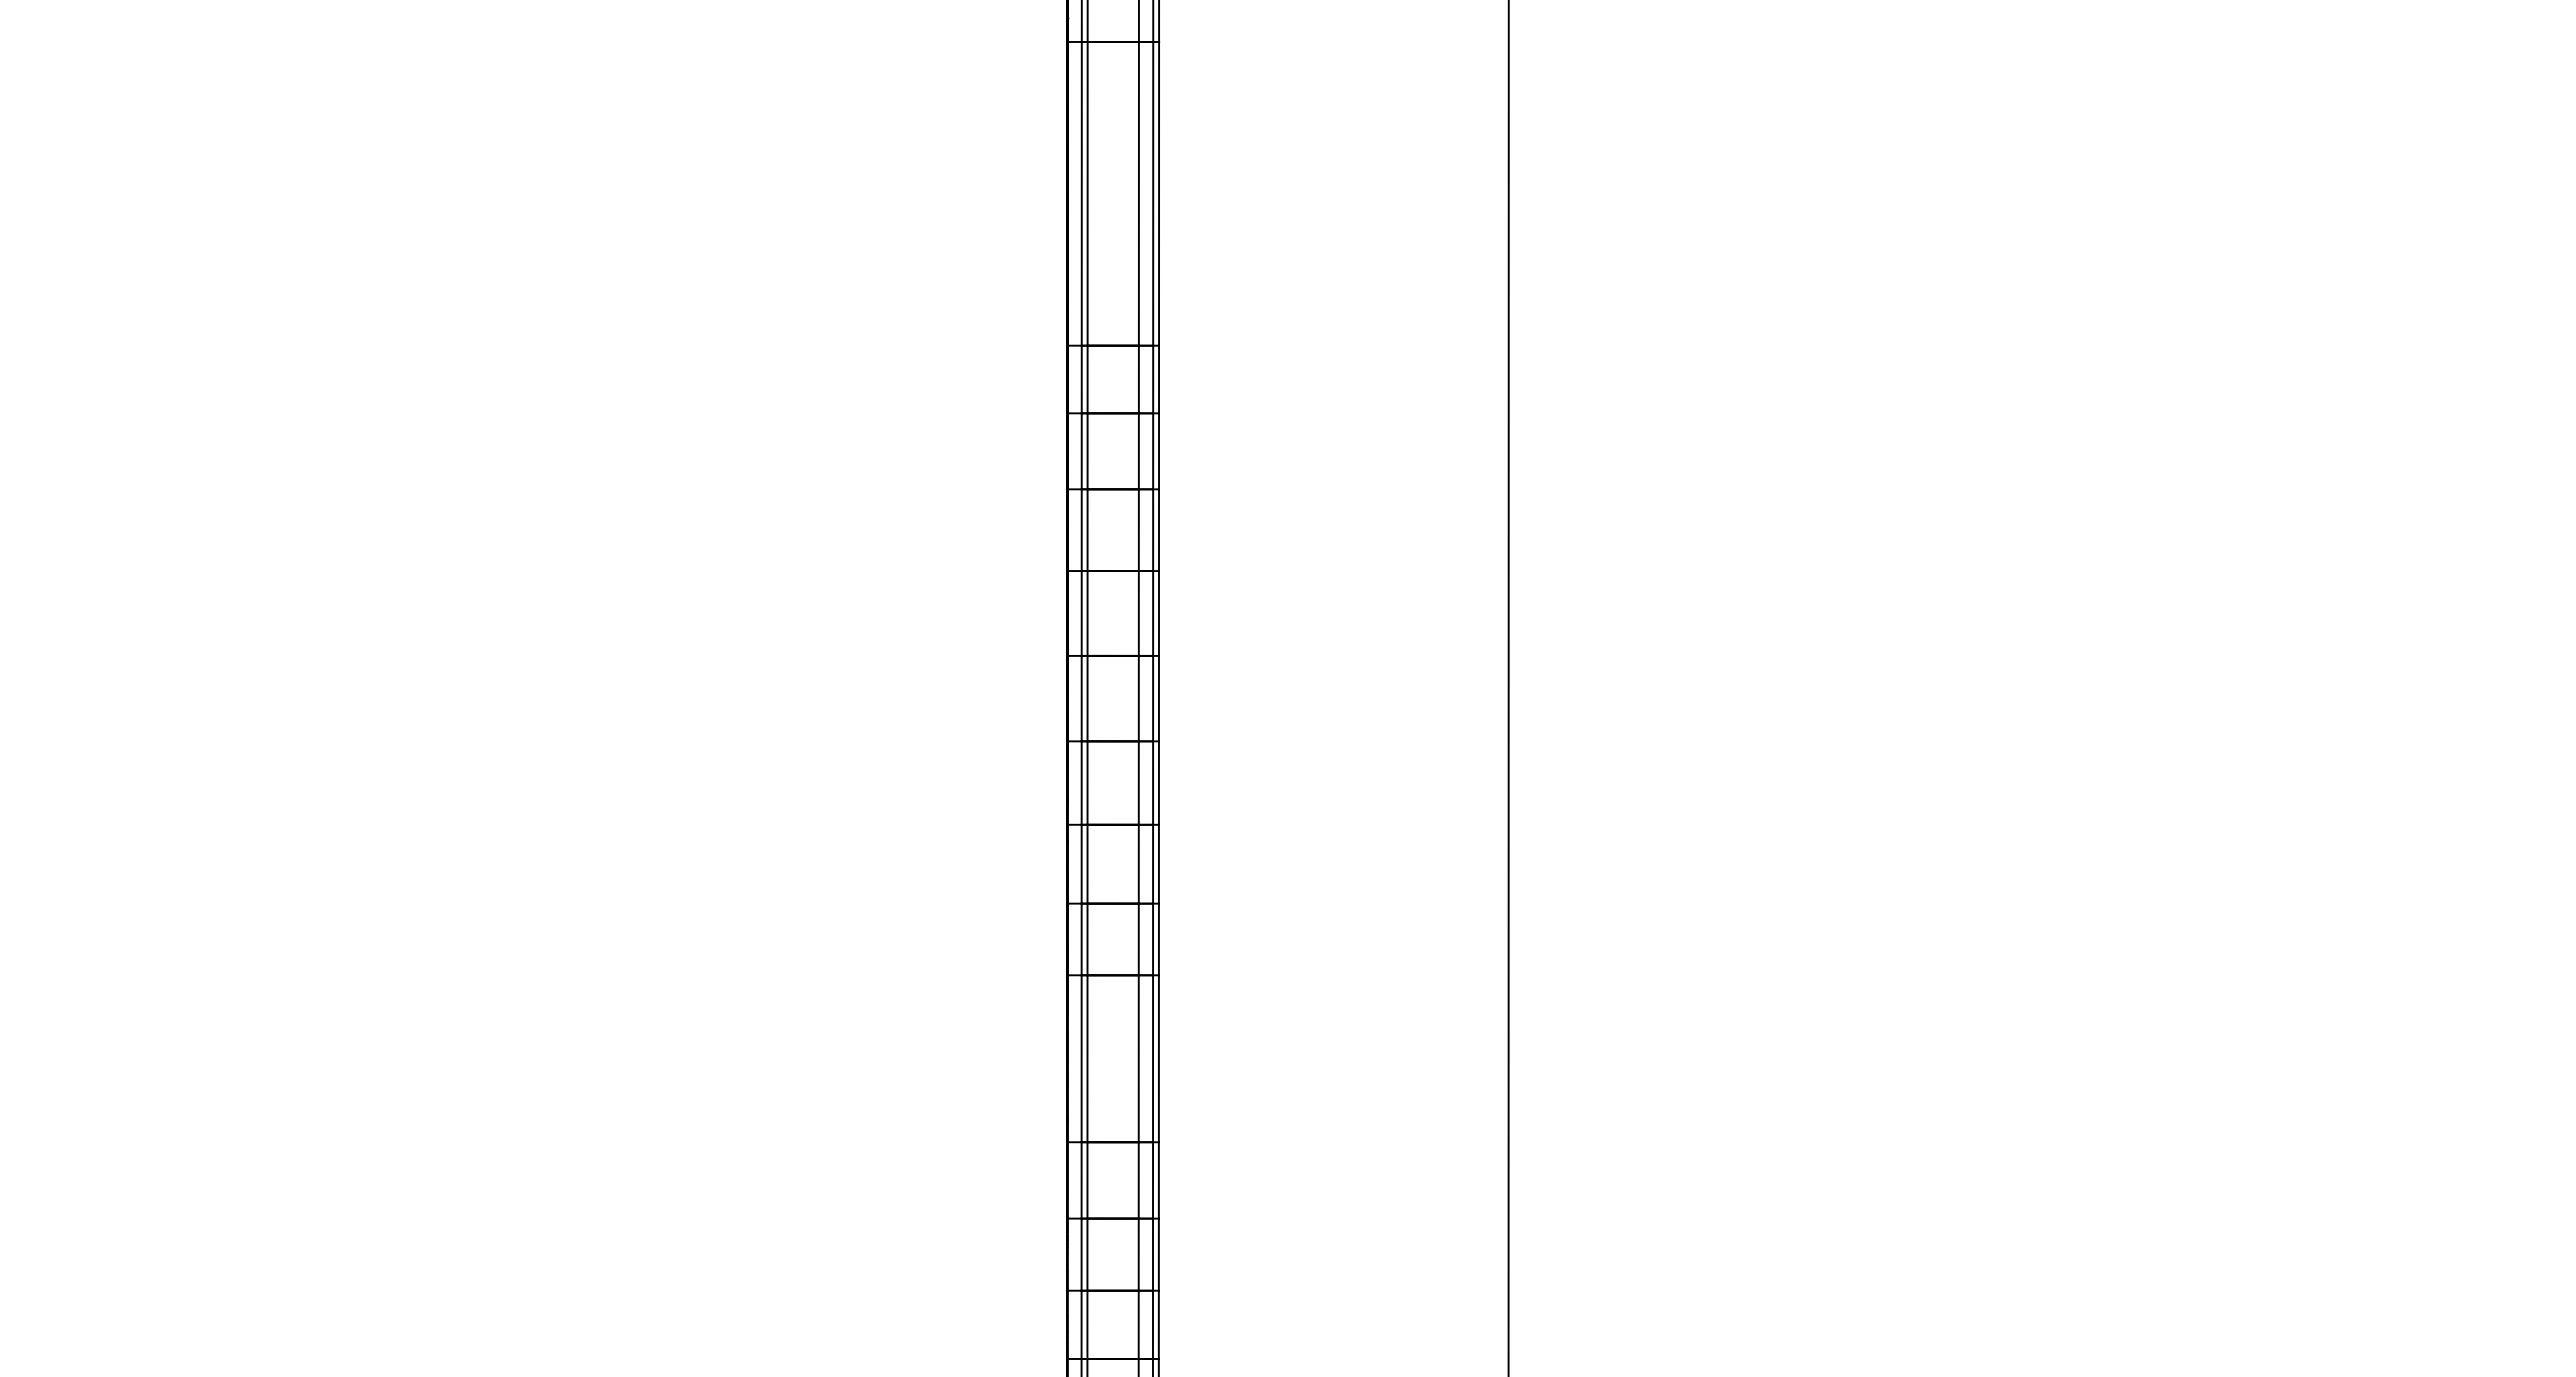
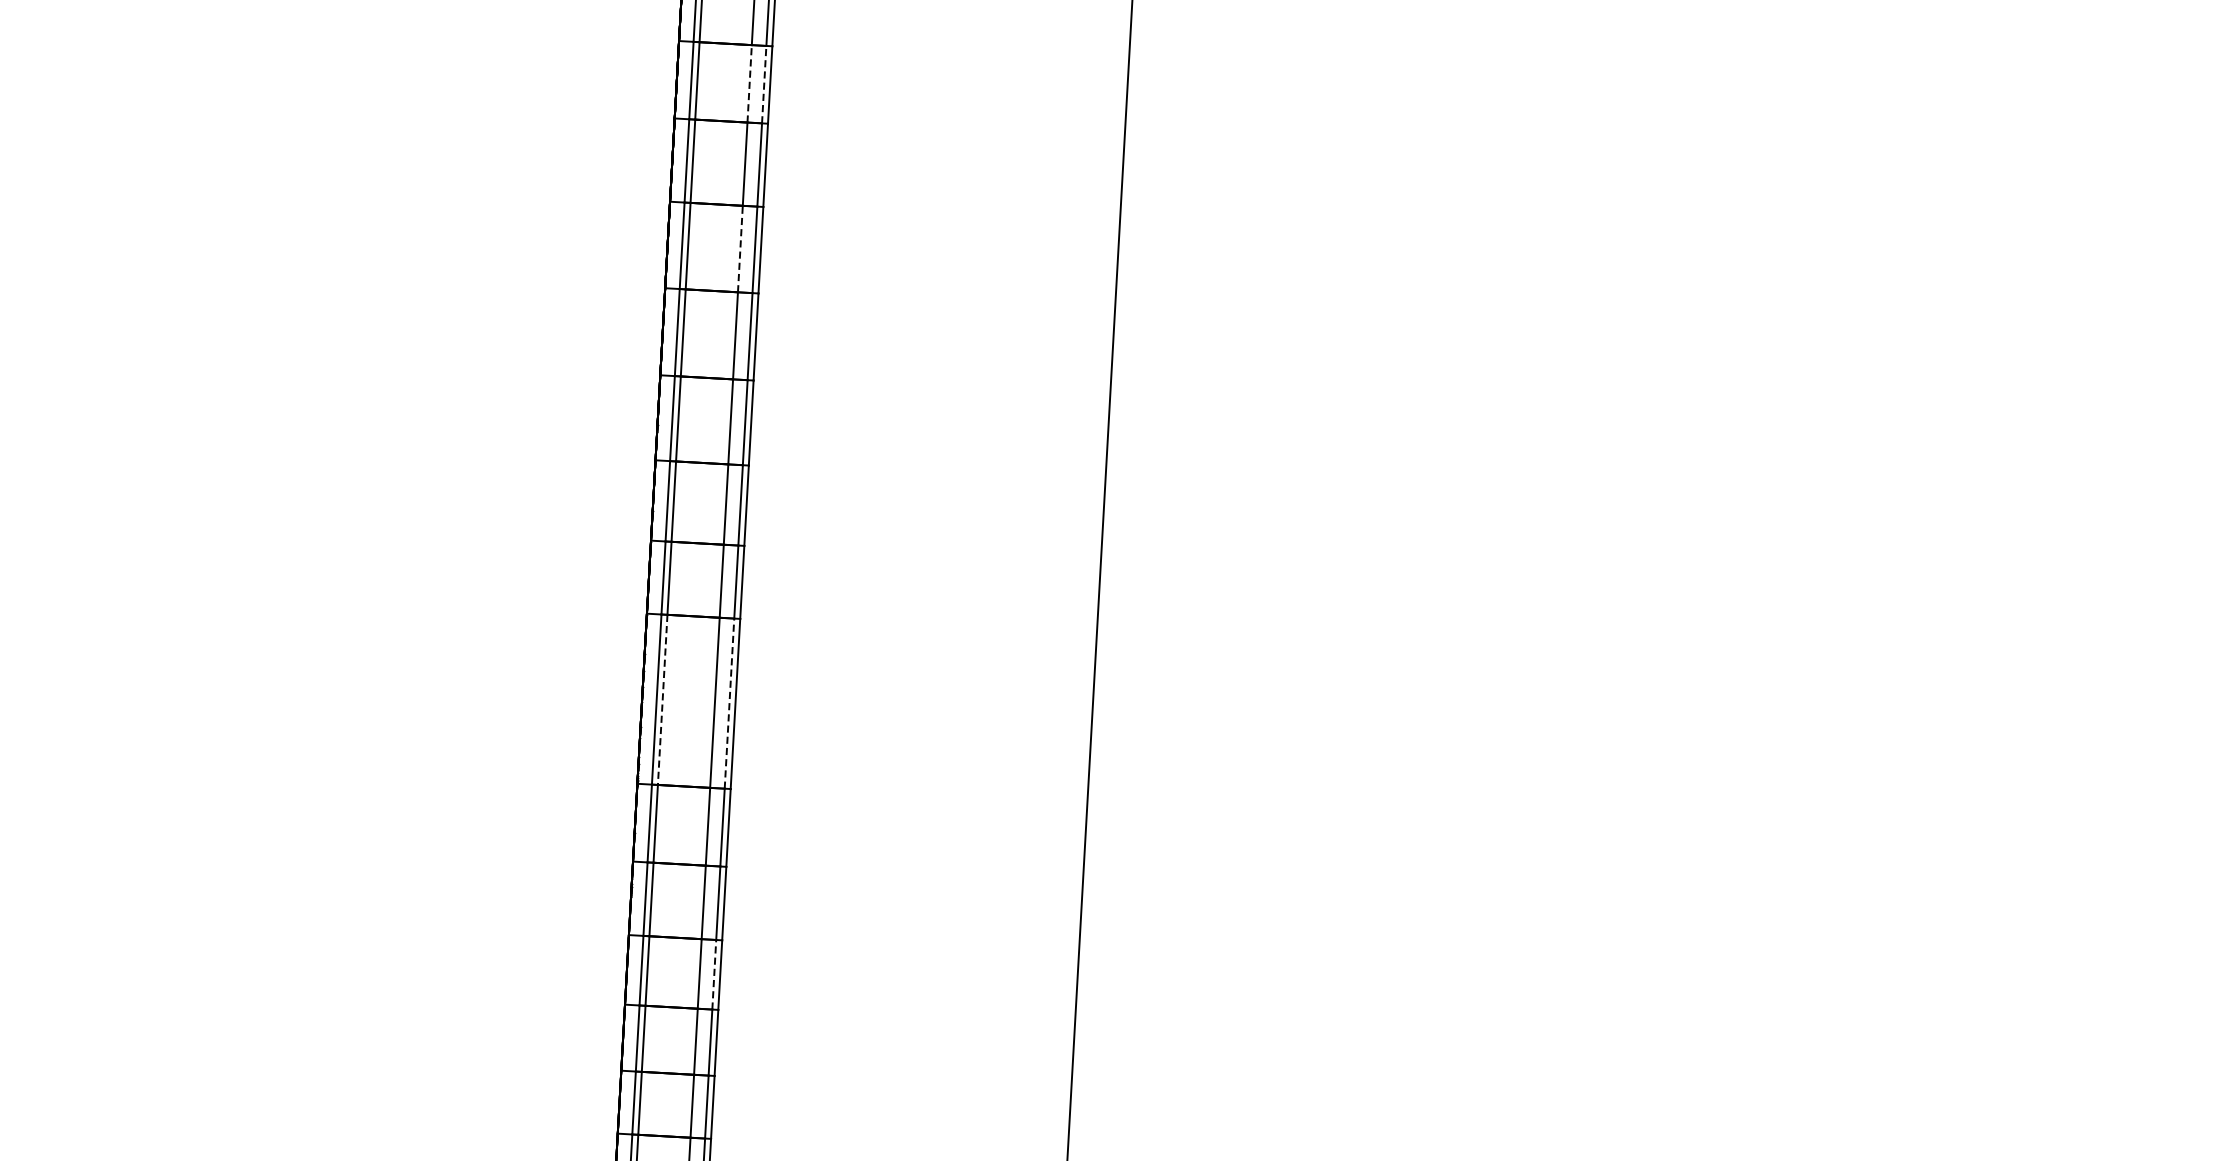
line: (1138, 451) -> (749, 83), solid -> dashed
line: (1153, 451) -> (764, 84), solid -> dashed
line: (1138, 612) -> (740, 248), solid -> dashed
line: (1153, 1058) -> (729, 703), solid -> dashed
line: (1087, 1059) -> (662, 700), solid -> dashed
line: (1152, 1324) -> (713, 974), solid -> dashed

